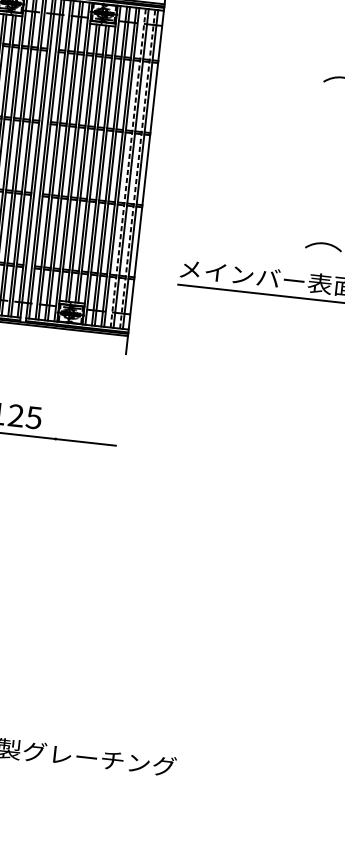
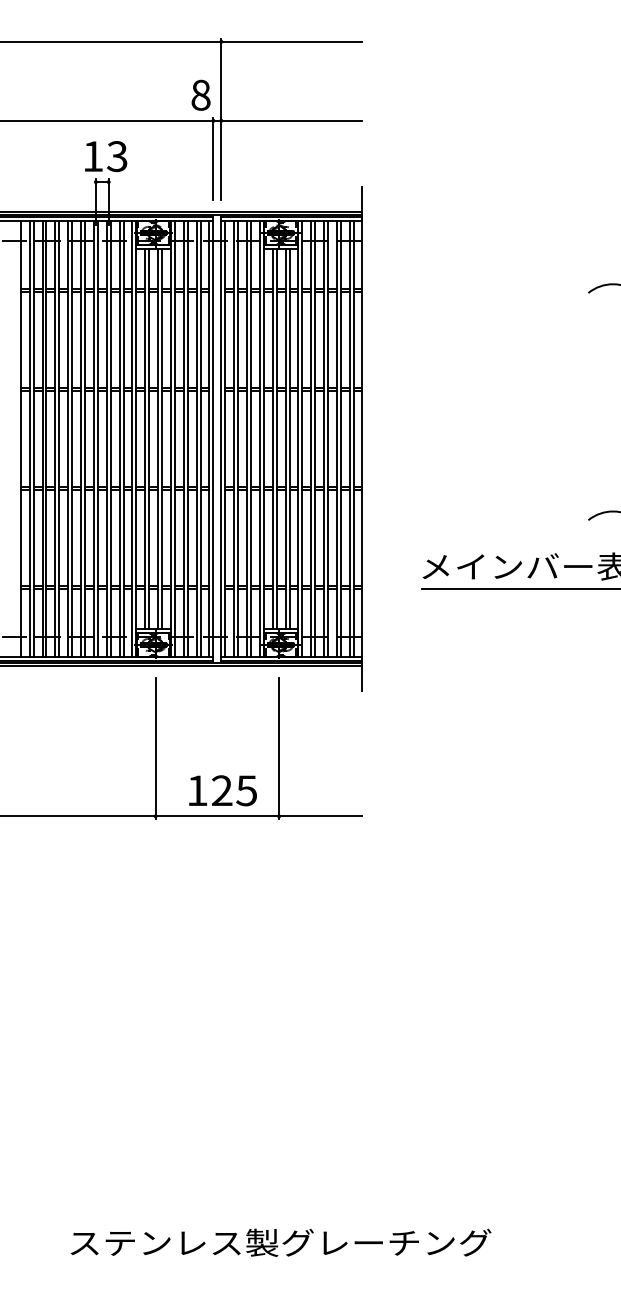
line: (128, 167) -> (336, 438), dashed -> solid
line: (137, 168) -> (349, 438), dashed -> solid
line: (61, 389) -> (279, 748), added

